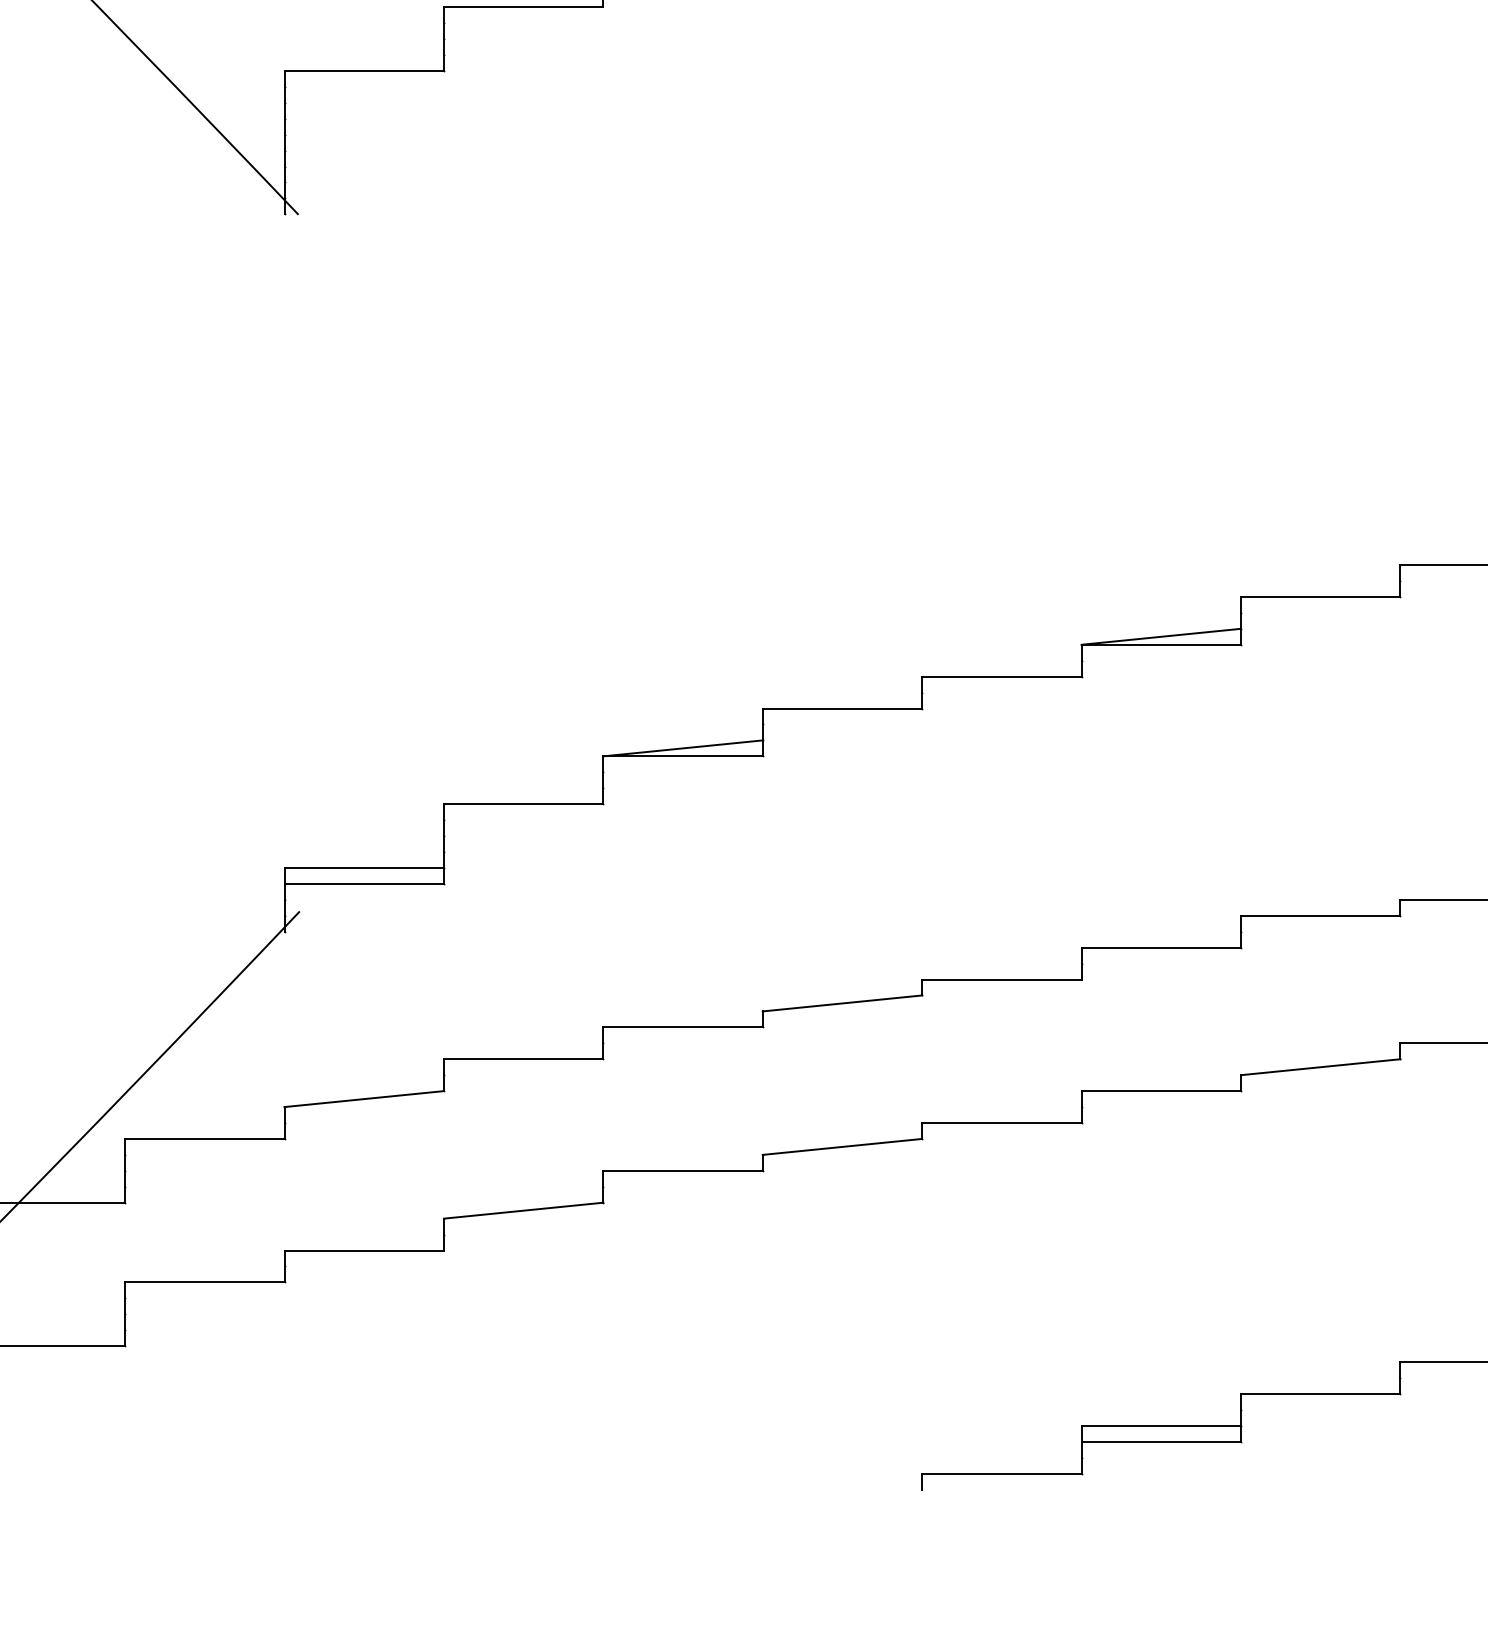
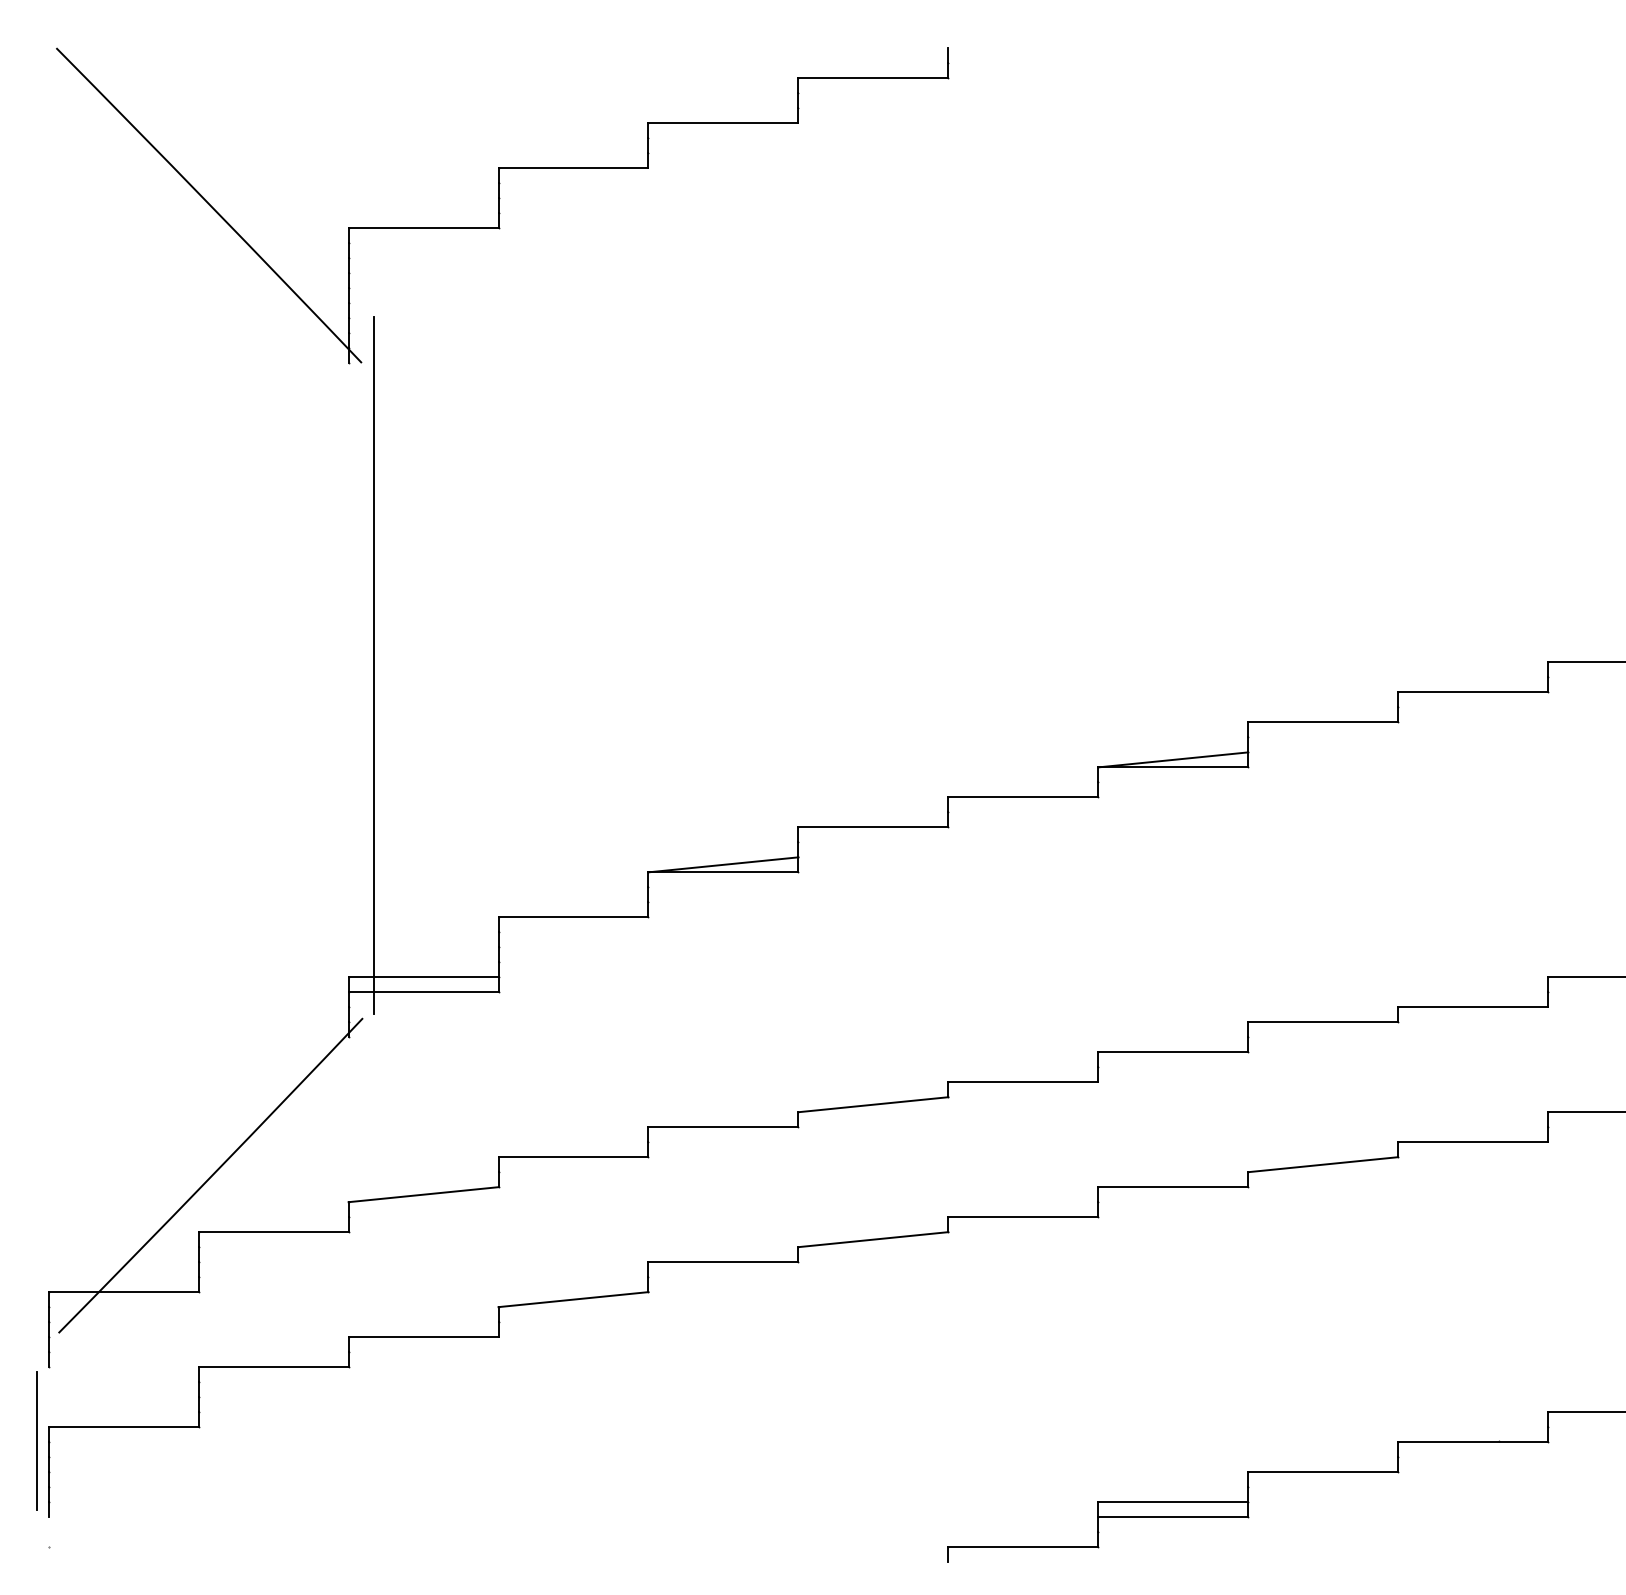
line: (312, 535) -> (374, 664), added

